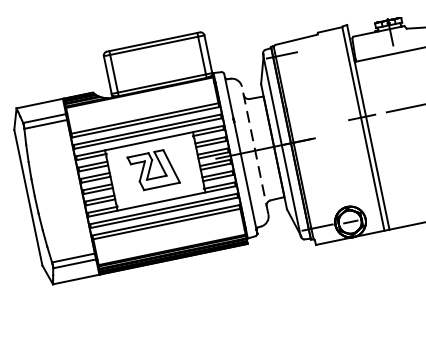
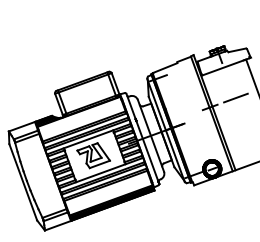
line: (254, 150) -> (150, 135), dashed -> solid

